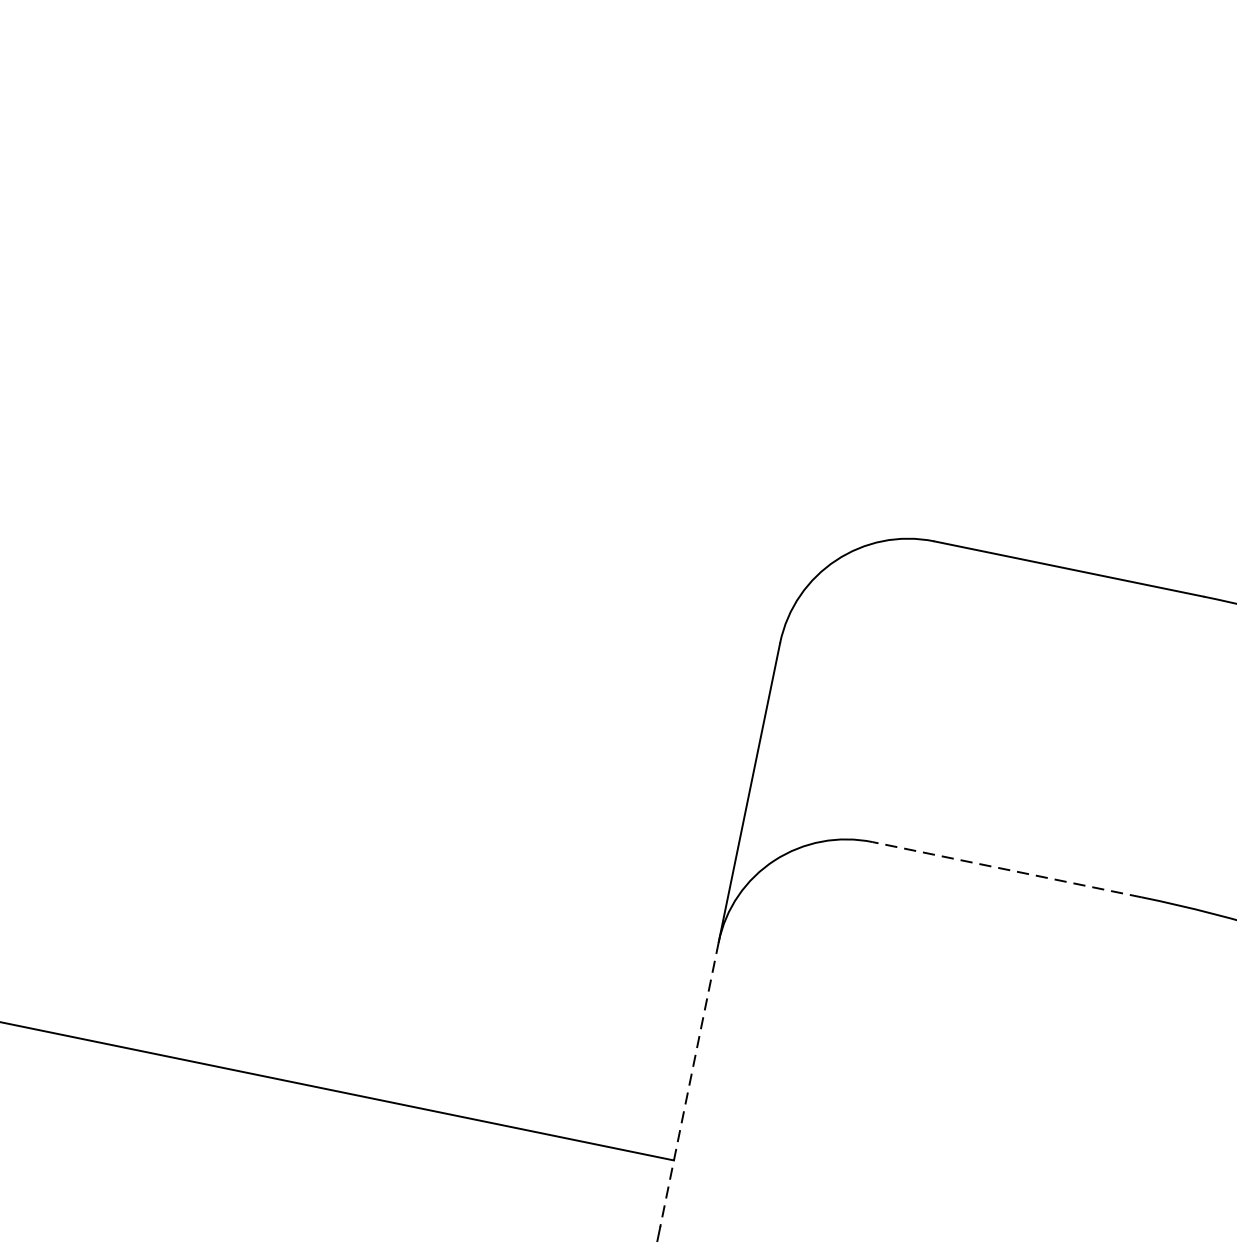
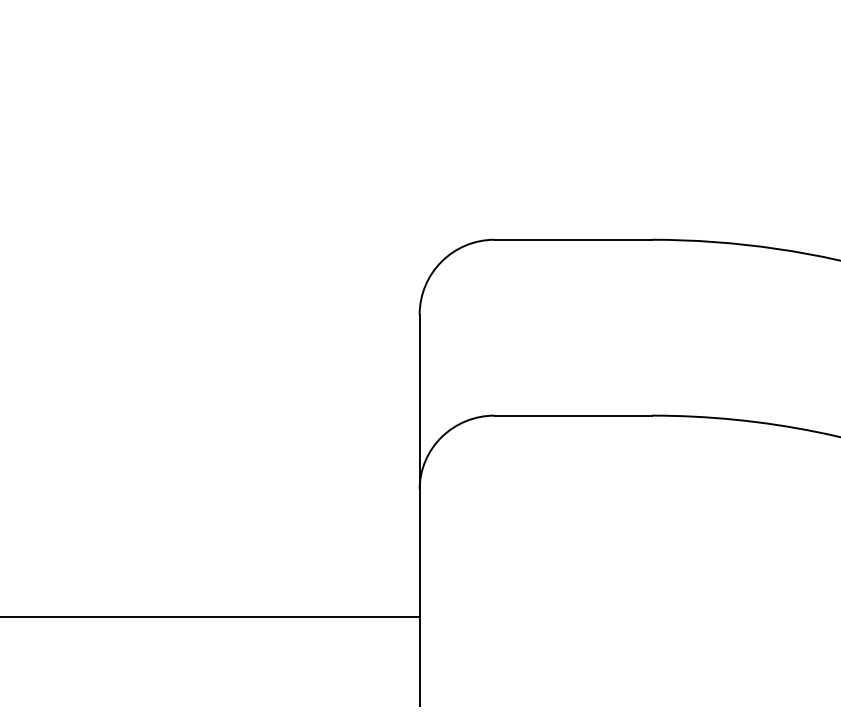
line: (1007, 869) -> (573, 415), dashed -> solid
line: (688, 1085) -> (419, 573), dashed -> solid

